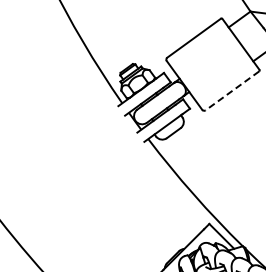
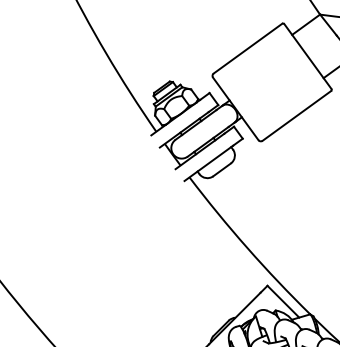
line: (231, 91) -> (295, 116), dashed -> solid

